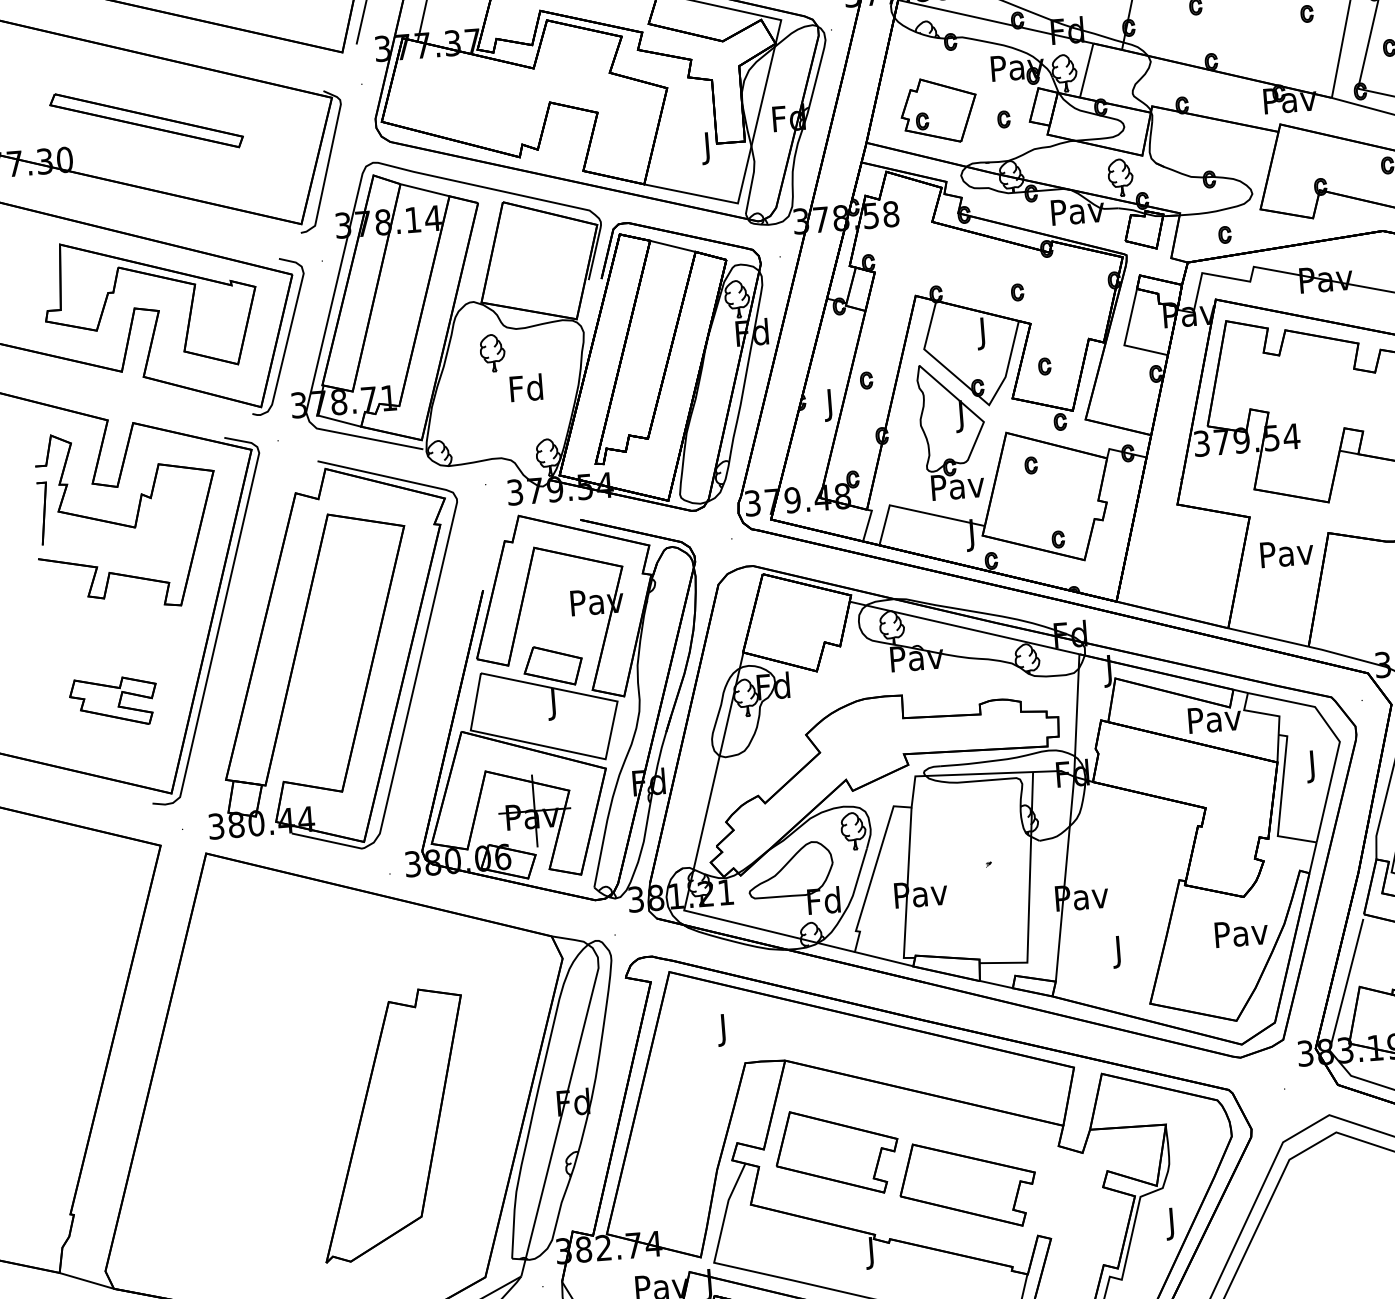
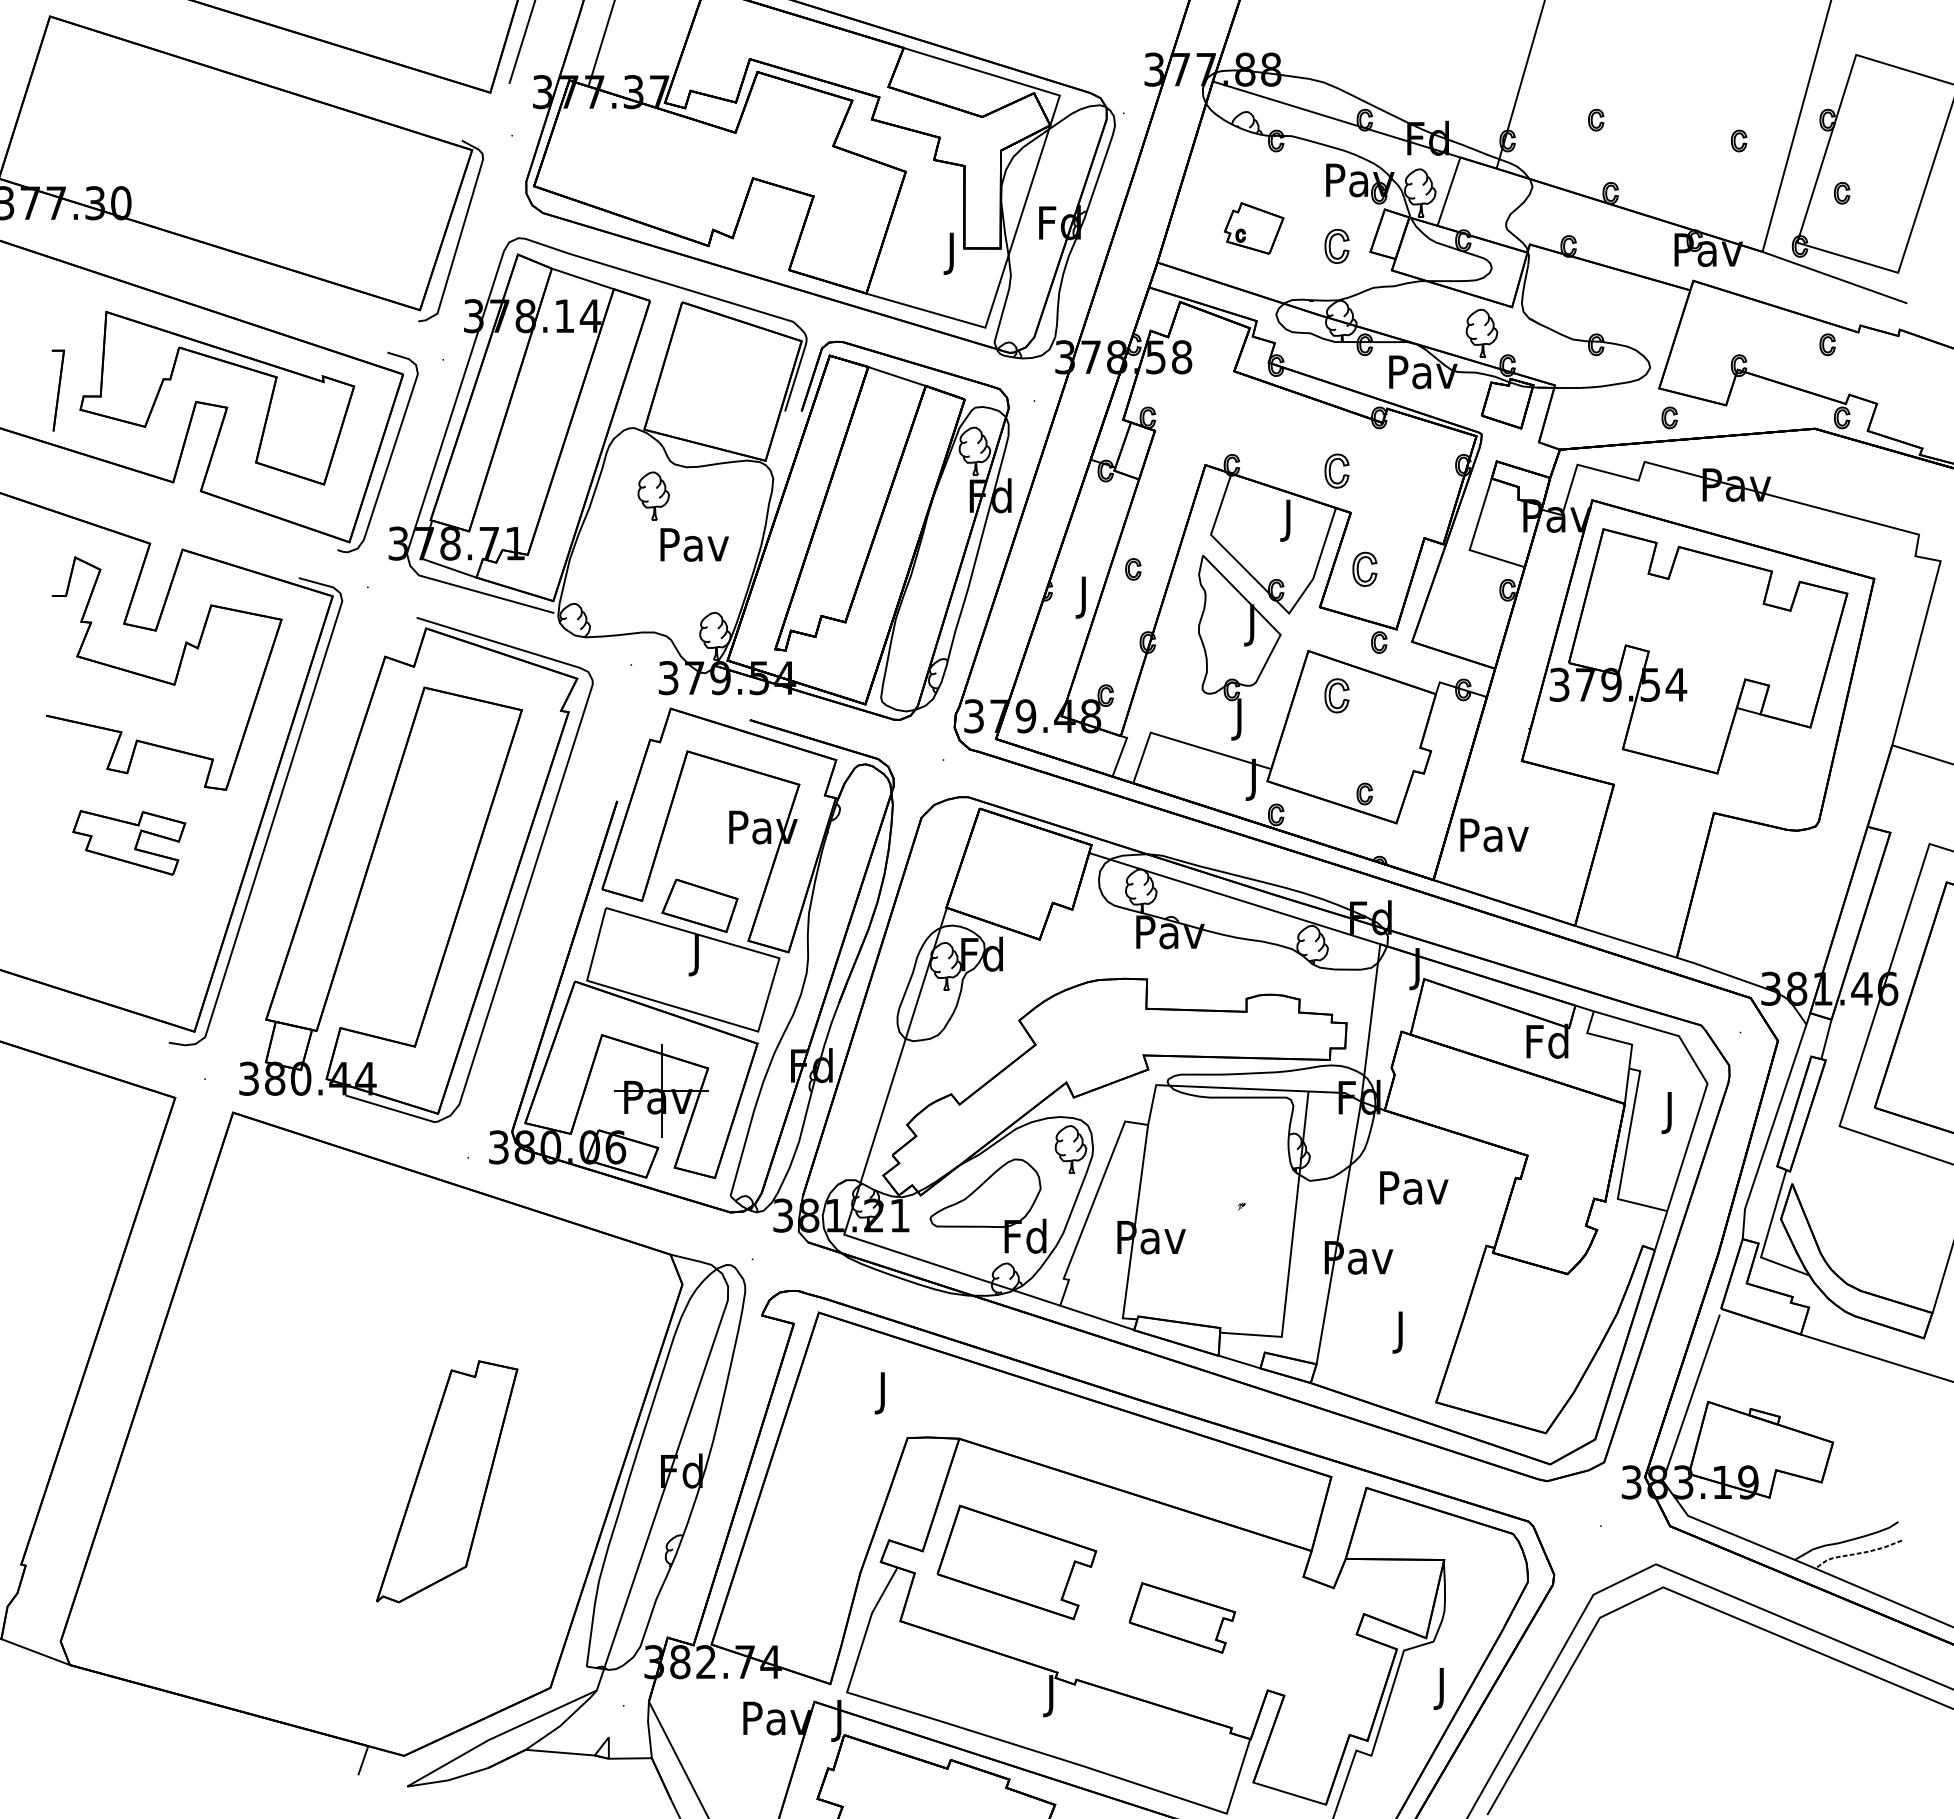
part: (938, 110) -> (1253, 228), size x0.6
part: (1004, 119) -> (1337, 246), size x1.6
part: (146, 120) -> (230, 160), removed
part: (1224, 234) -> (1669, 417), moved
part: (1017, 292) -> (1337, 470), size x1.6
part: (1044, 366) -> (1364, 569), size x1.6
text: (527, 387) -> (694, 543), Fd -> Pav
part: (1031, 465) -> (1337, 695), size x1.6
text: (958, 489) -> (1240, 719), Pav -> J
part: (43, 513) -> (57, 390), moved
text: (1287, 553) -> (1494, 835), moved
part: (113, 701) -> (129, 842), moved
text: (1214, 718) -> (1548, 1040), Pav -> Fd
text: (1241, 933) -> (1414, 1187), moved
part: (392, 1124) -> (446, 1481), size x0.7
part: (967, 1184) -> (1182, 1617), size x0.6

